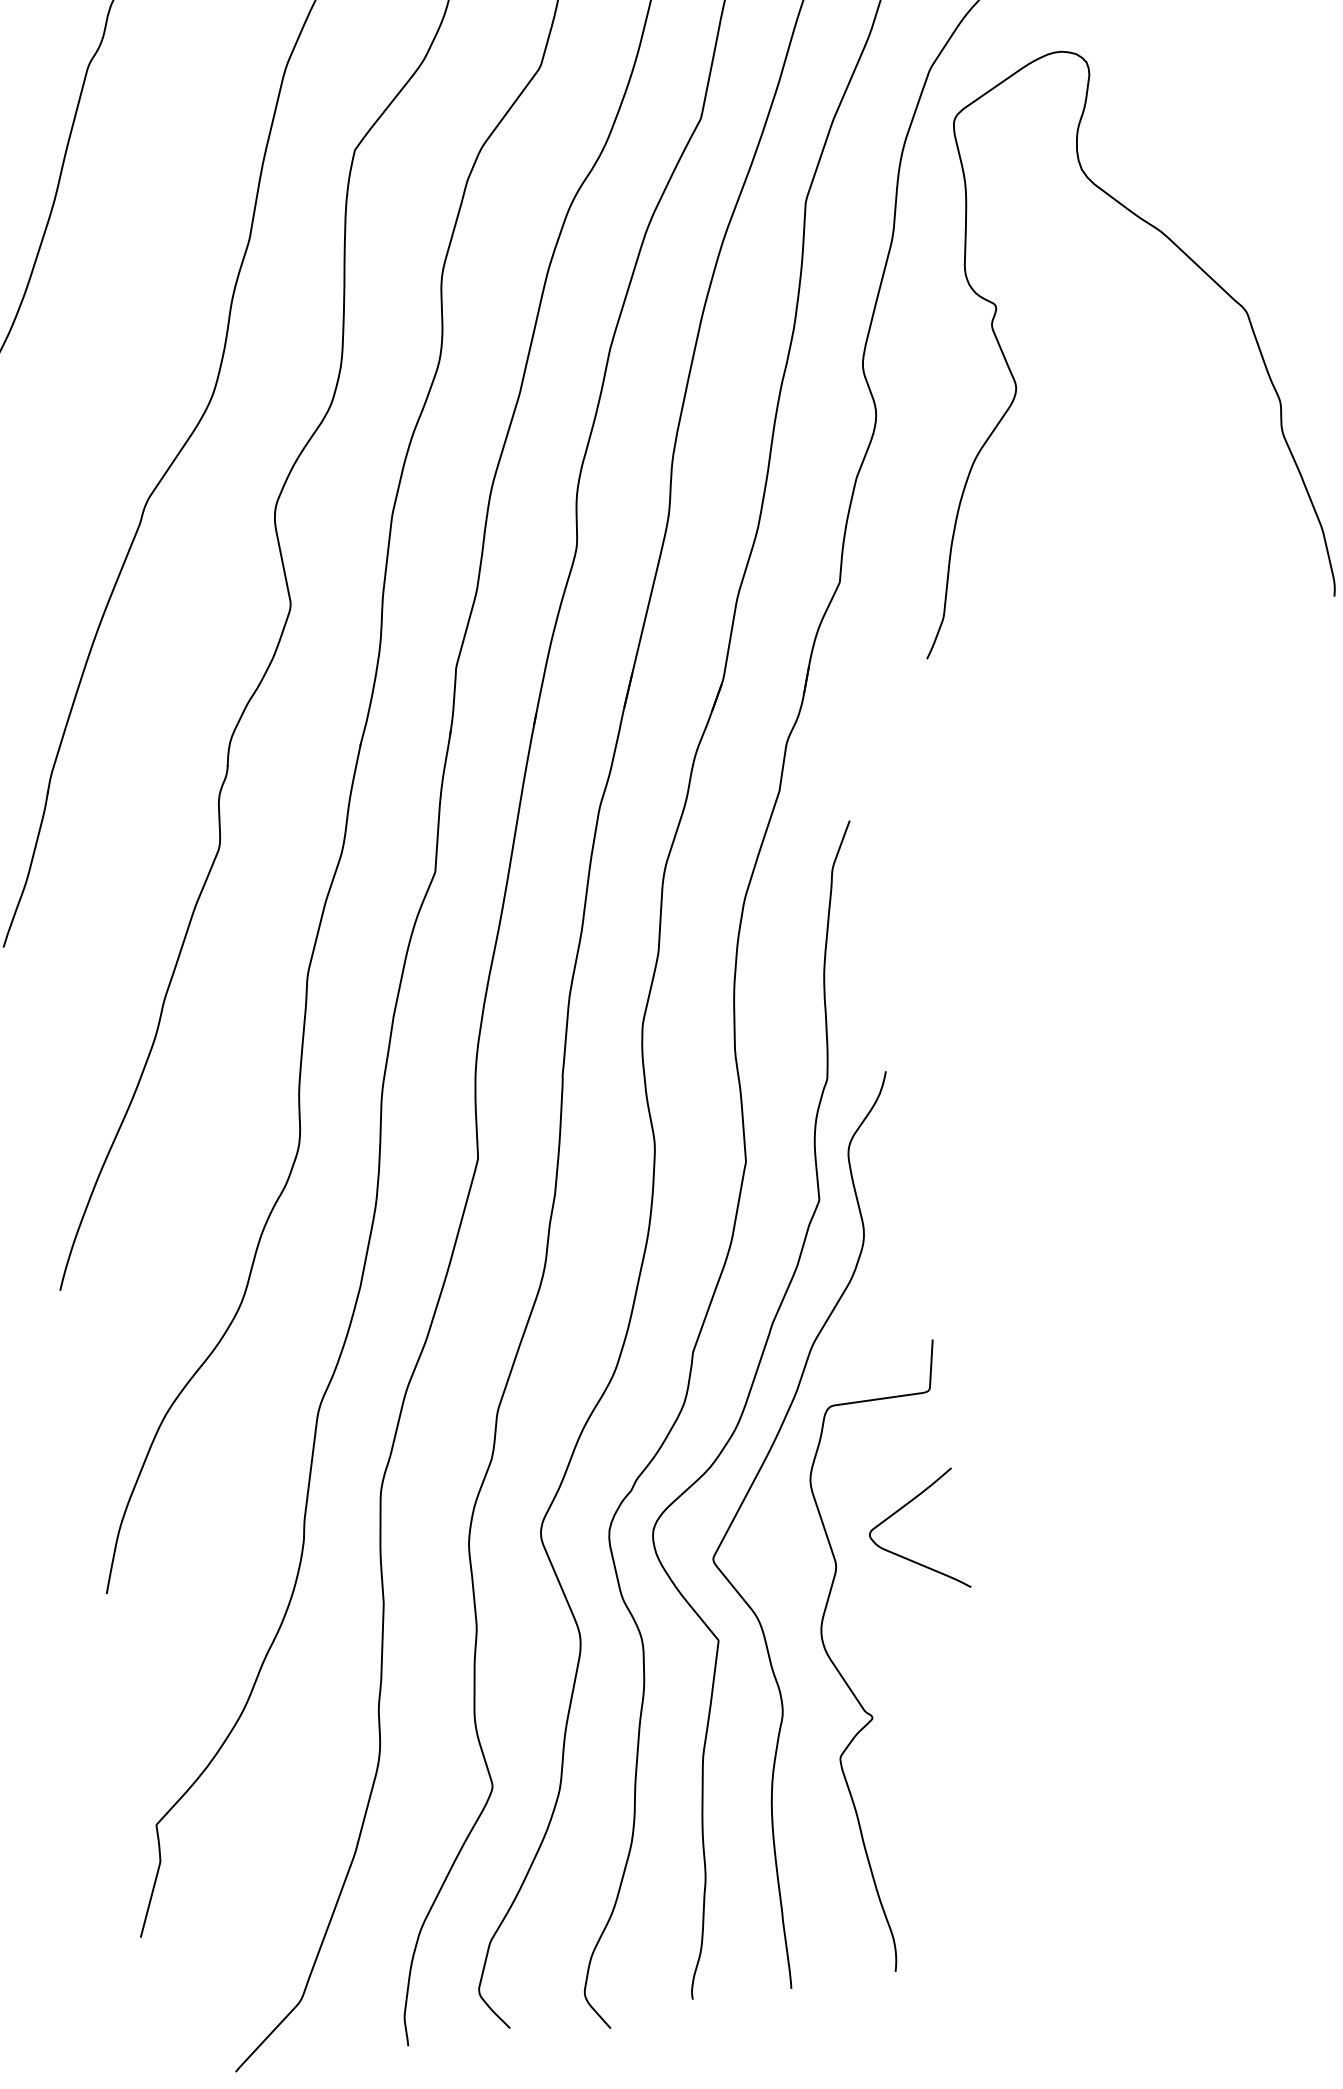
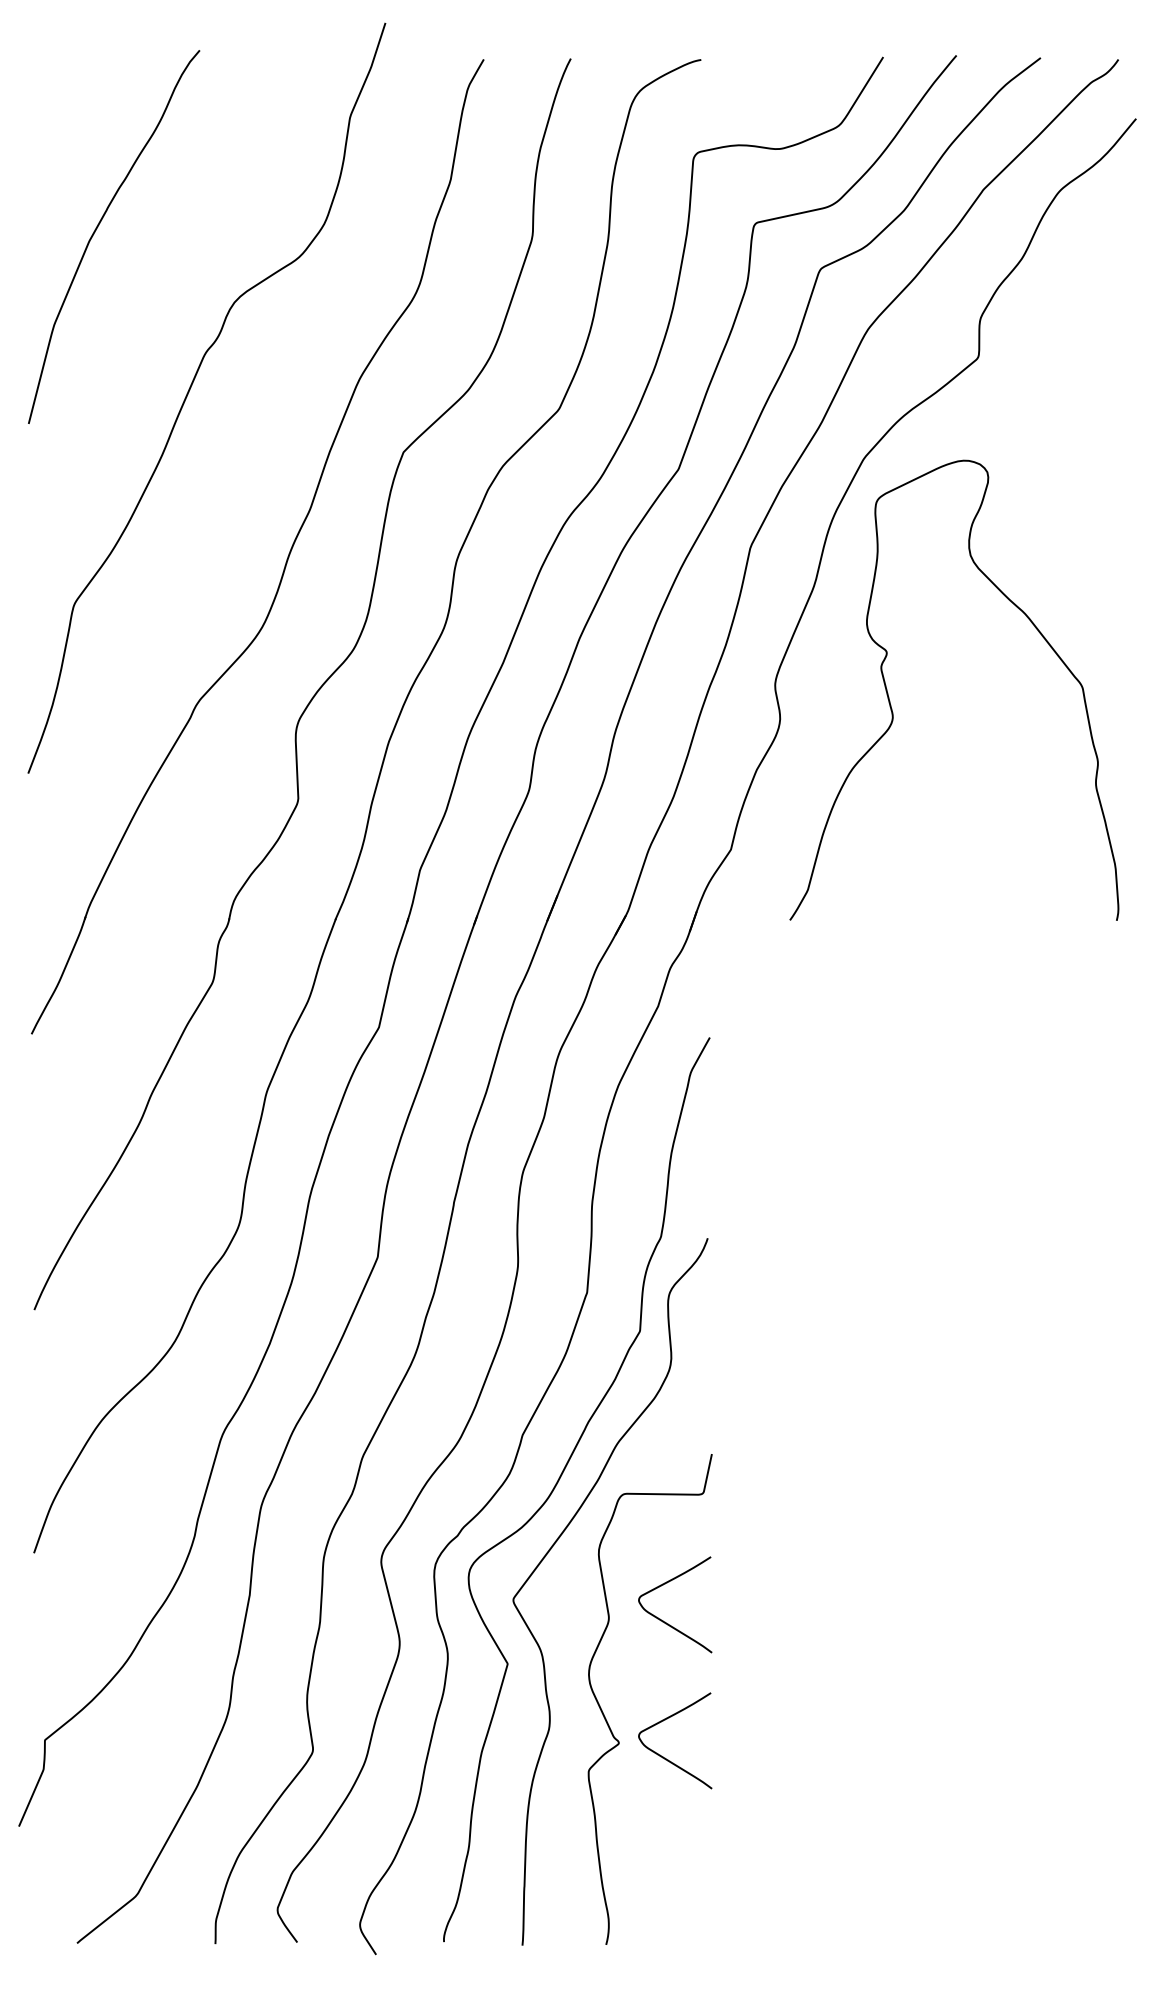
curve: (933, 1726) -> (665, 1757), added

